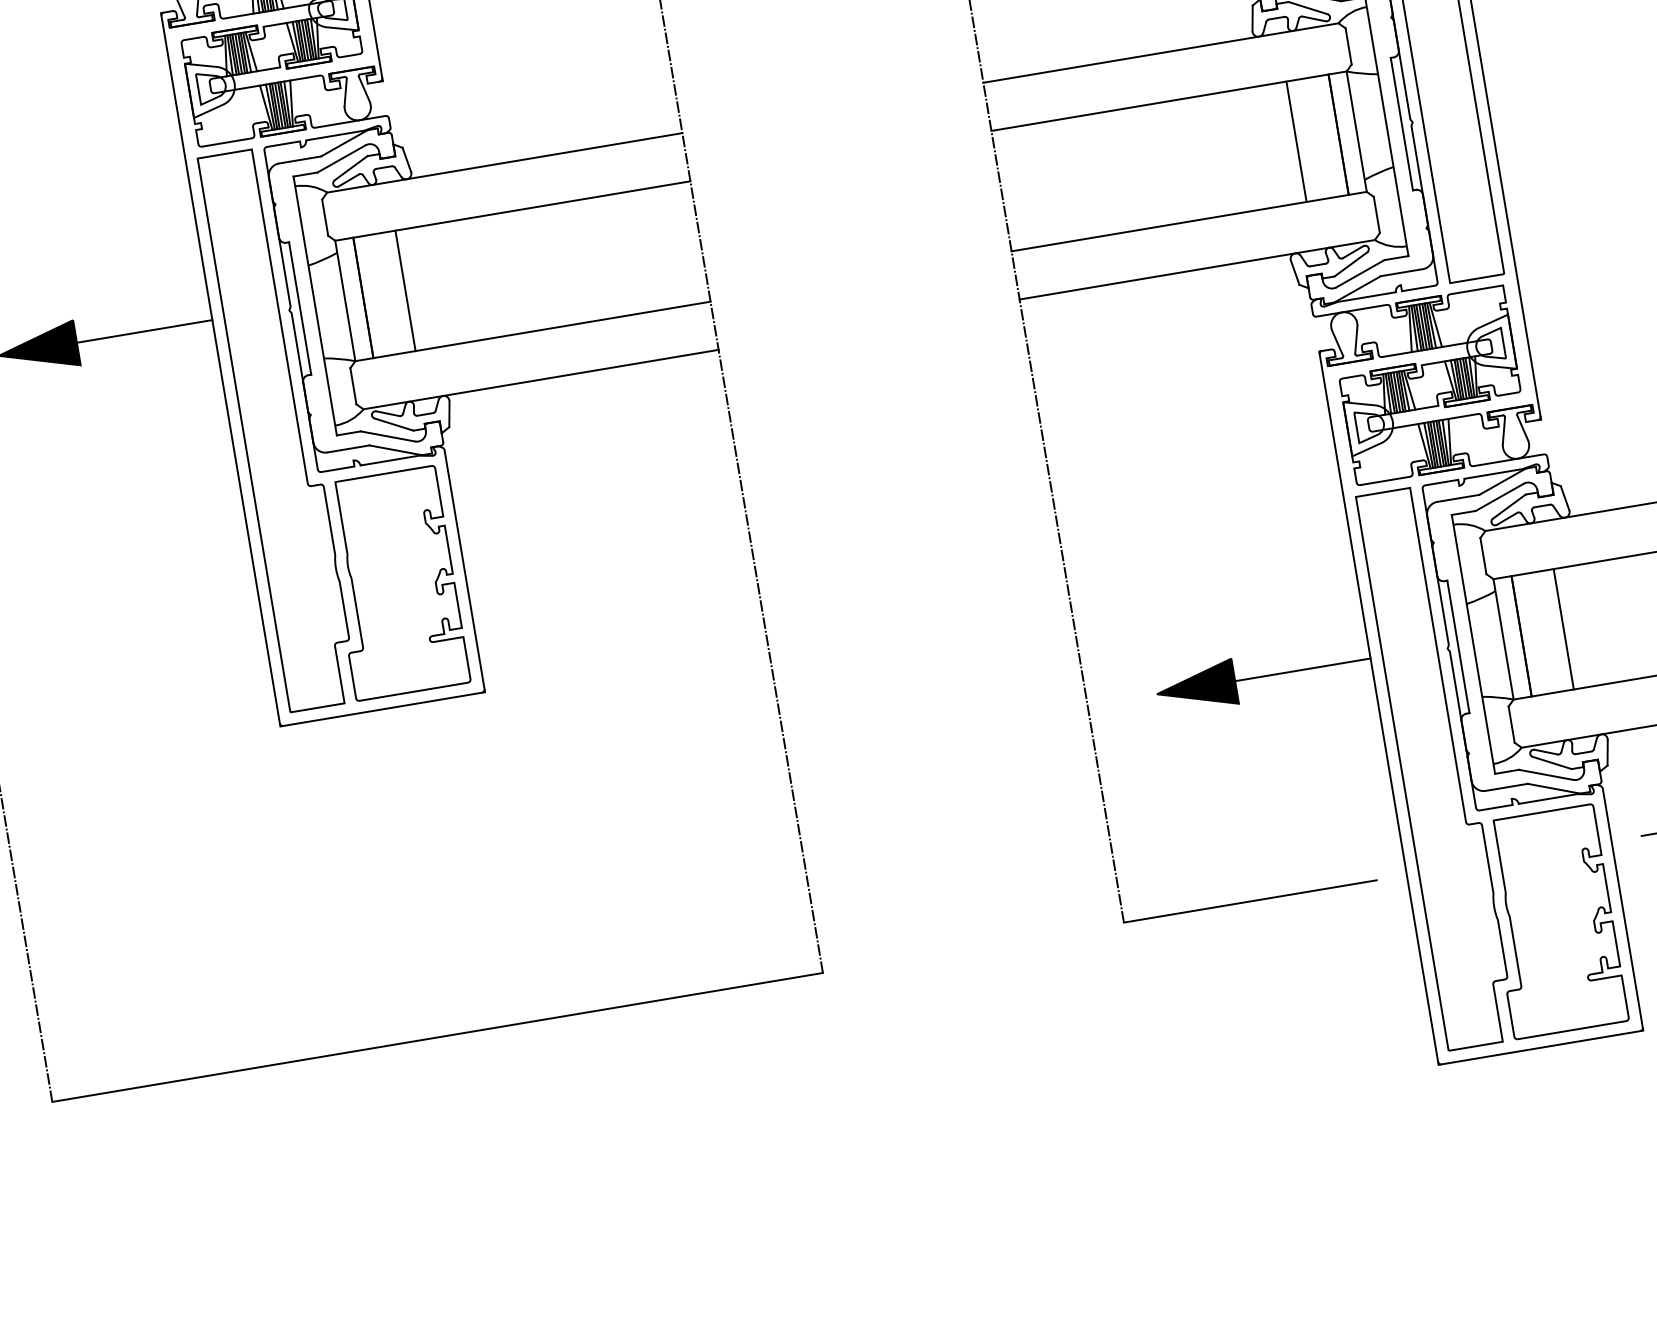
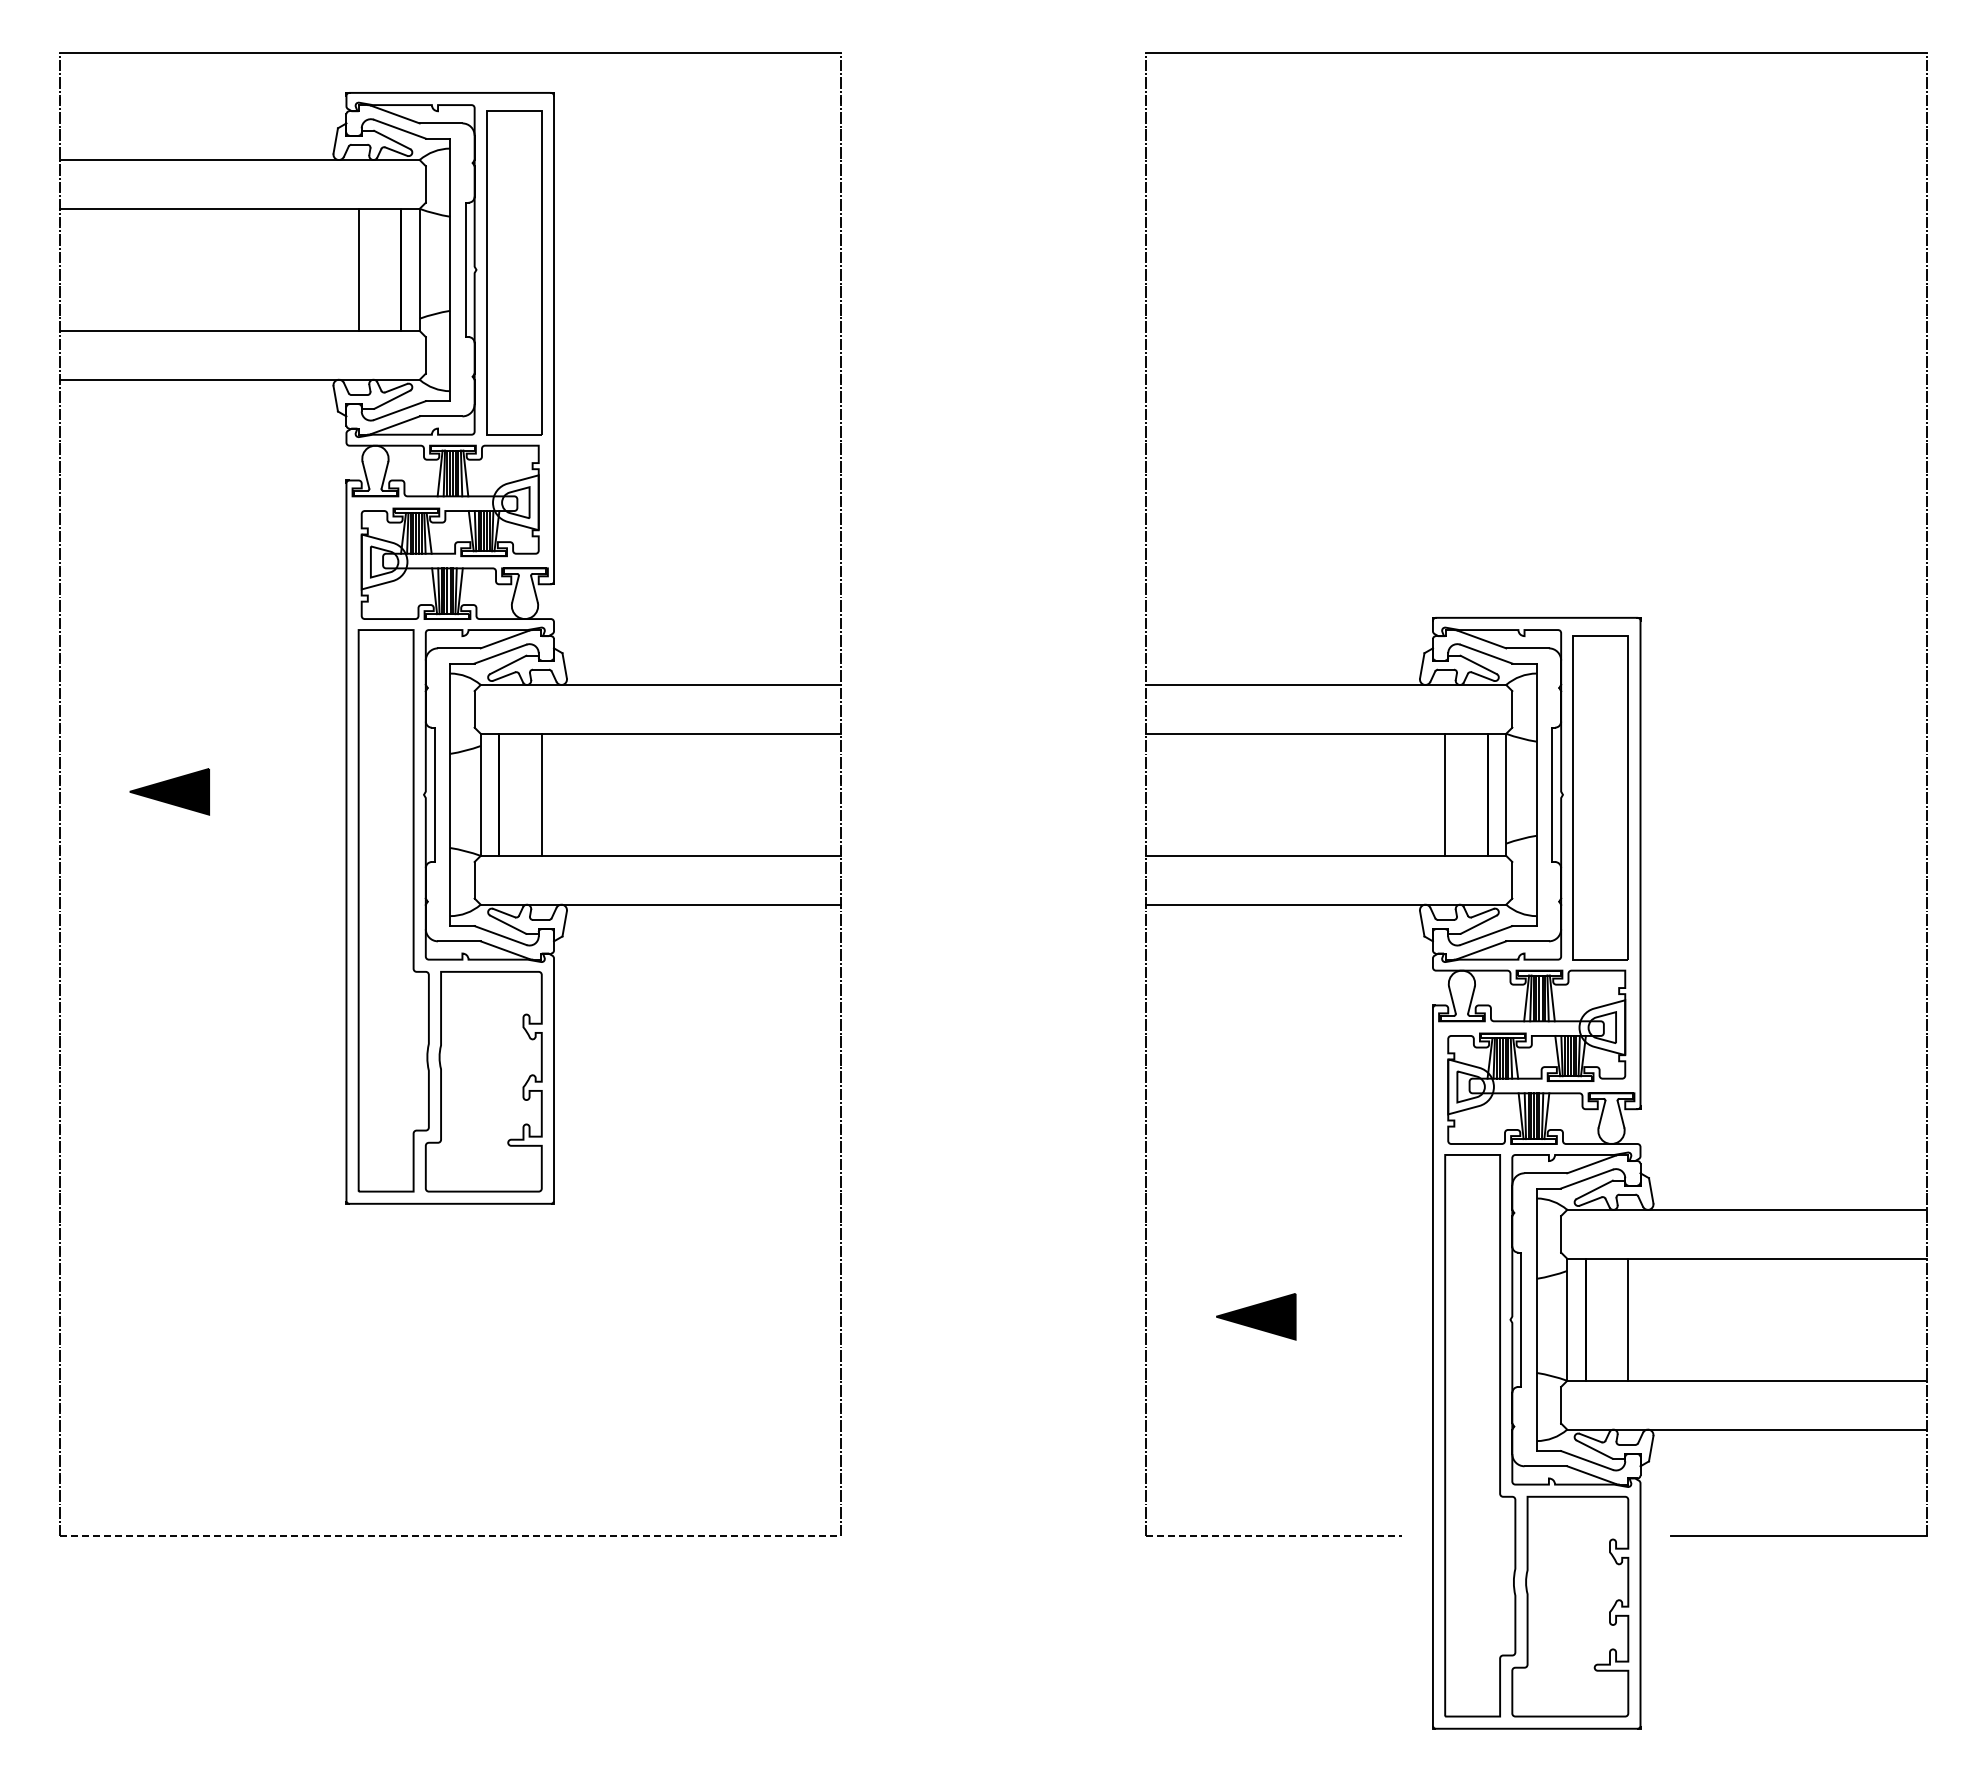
line: (144, 331) -> (277, 791), removed
line: (1302, 669) -> (1363, 1316), removed
line: (1250, 901) -> (1274, 1536), solid -> dashed
line: (437, 1037) -> (450, 1536), solid -> dashed

